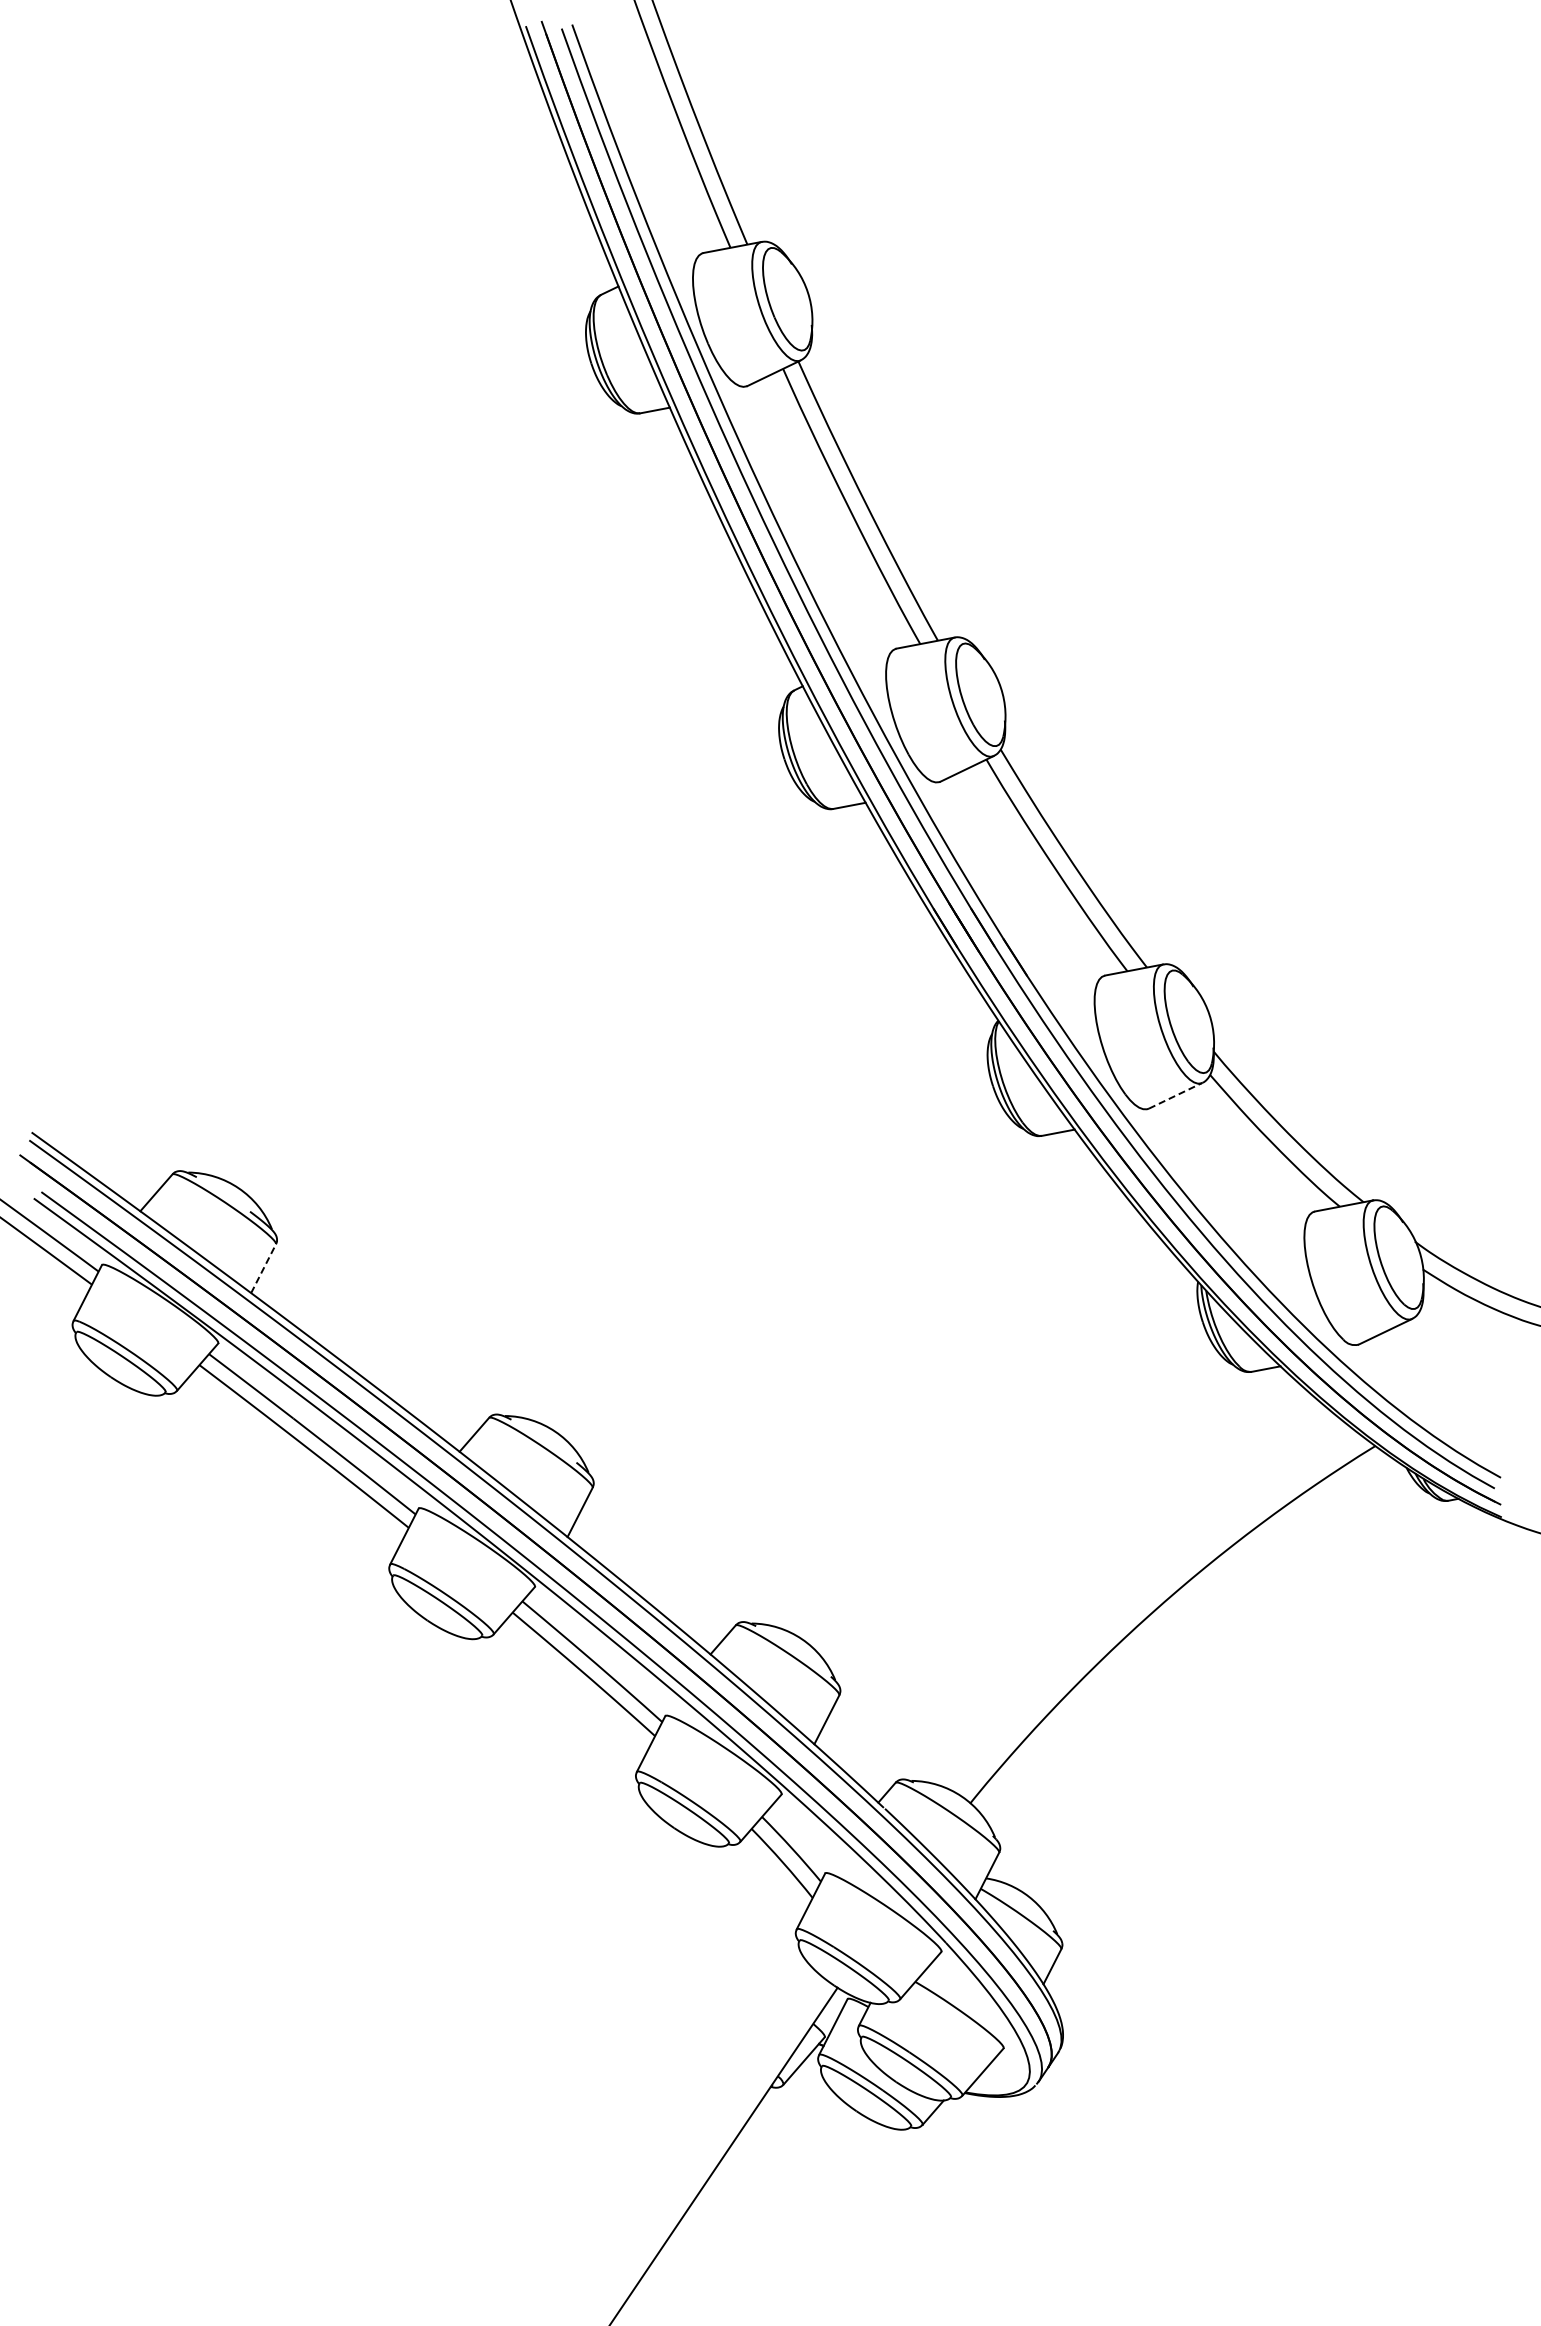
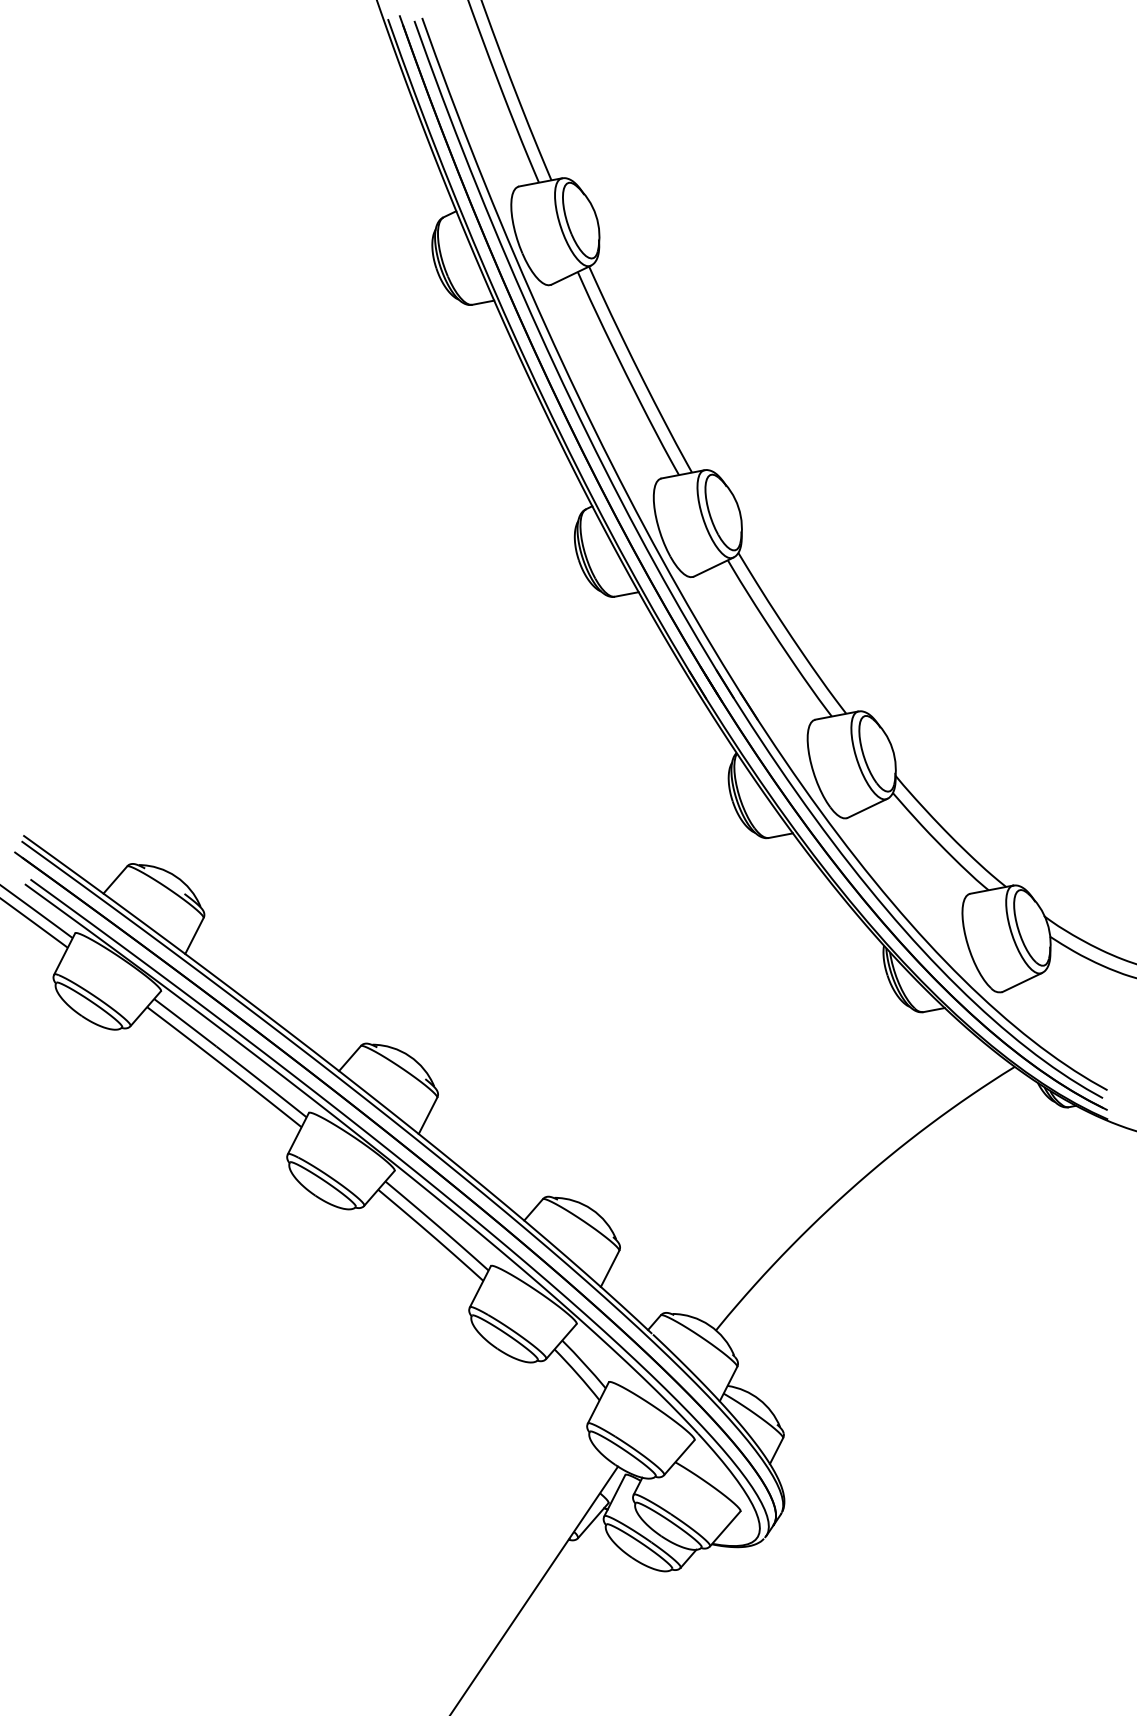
line: (1175, 1095) -> (867, 808), dashed -> solid
line: (263, 1268) -> (194, 935), dashed -> solid

